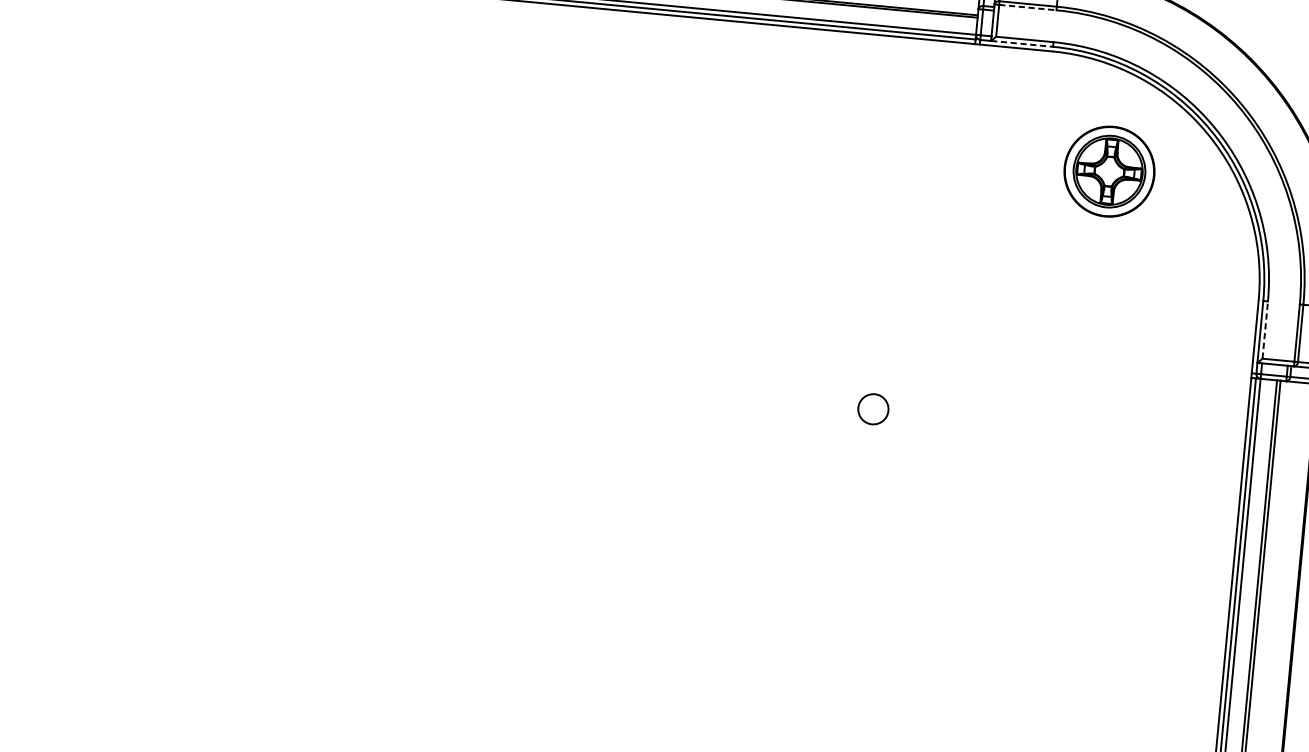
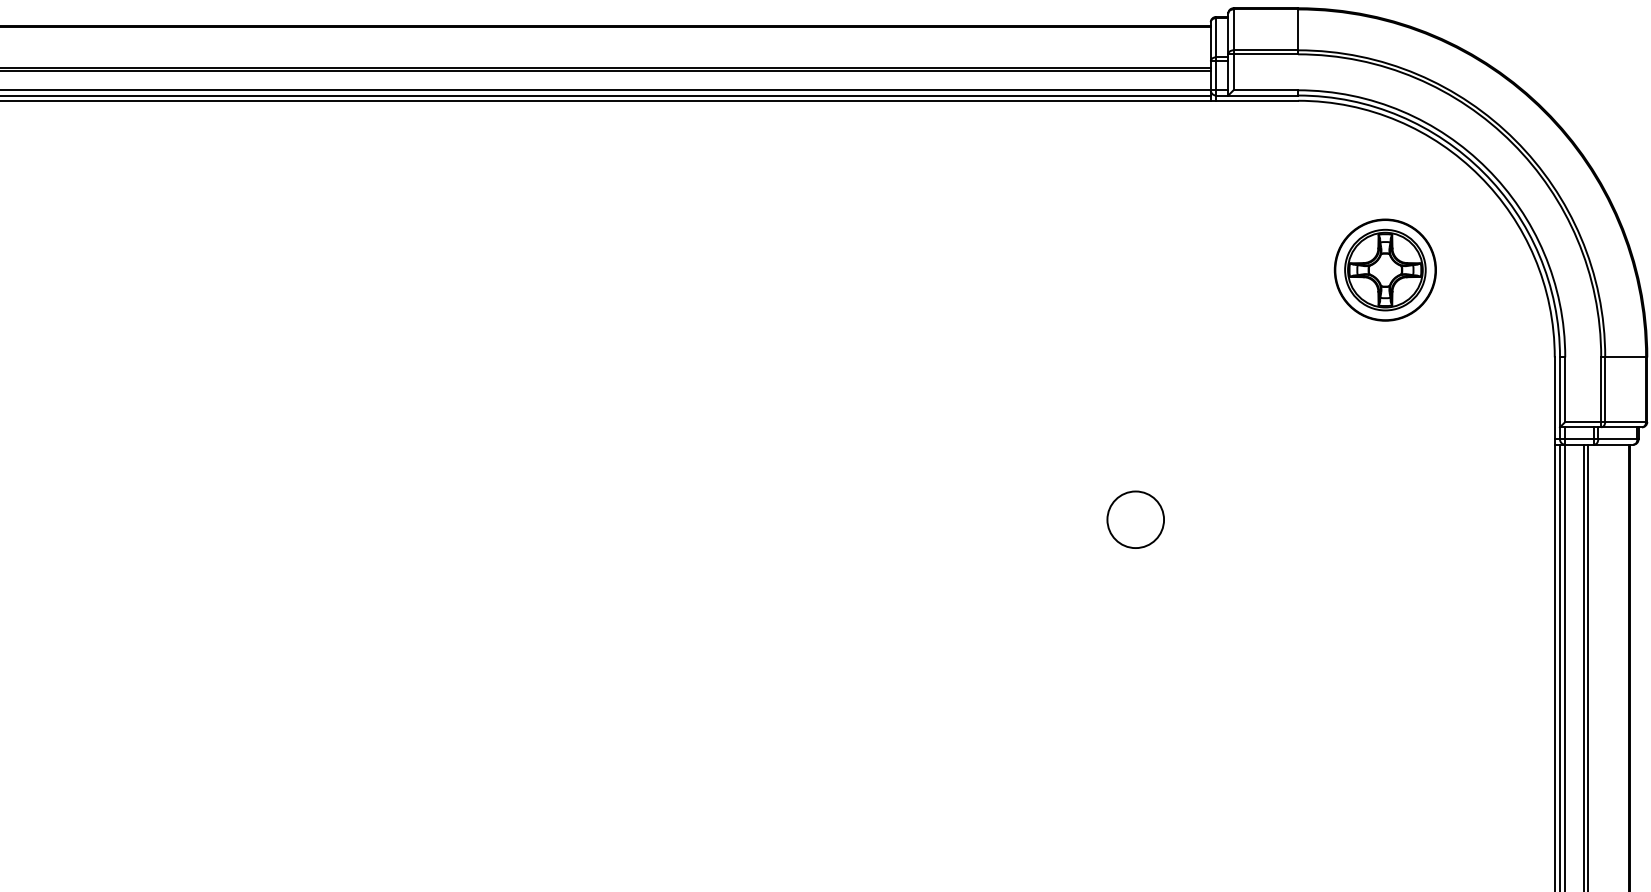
line: (1028, 7) -> (1266, 54), dashed -> solid
line: (1022, 43) -> (1263, 95), dashed -> solid
part: (1108, 171) -> (1384, 269), moved
line: (1265, 329) -> (1565, 389), dashed -> solid
circle: (873, 409) -> (1135, 519), size x1.67

